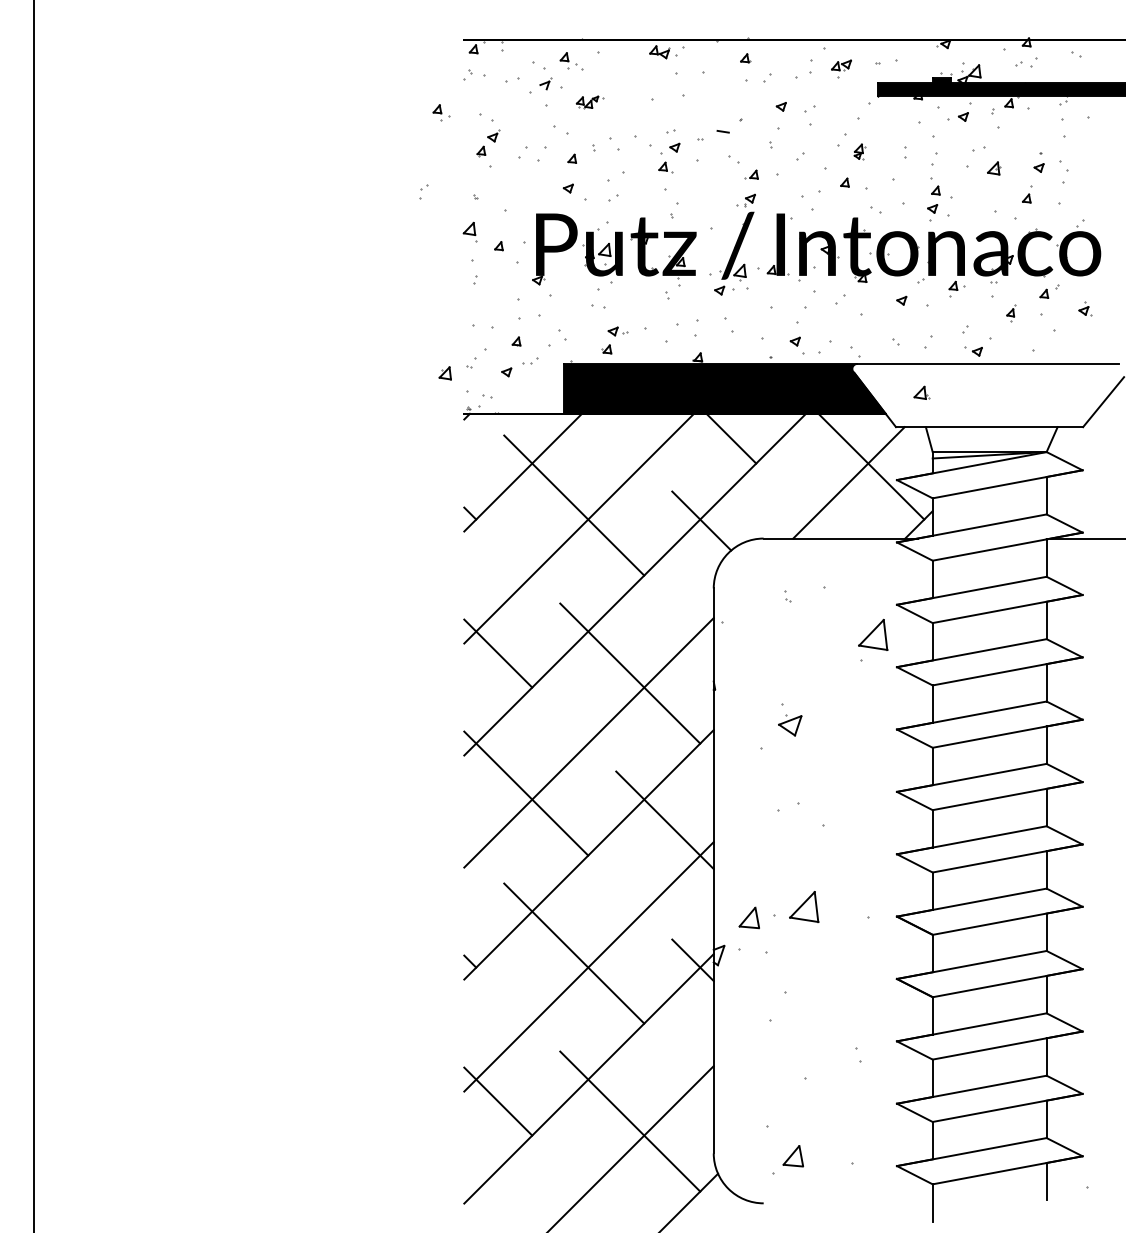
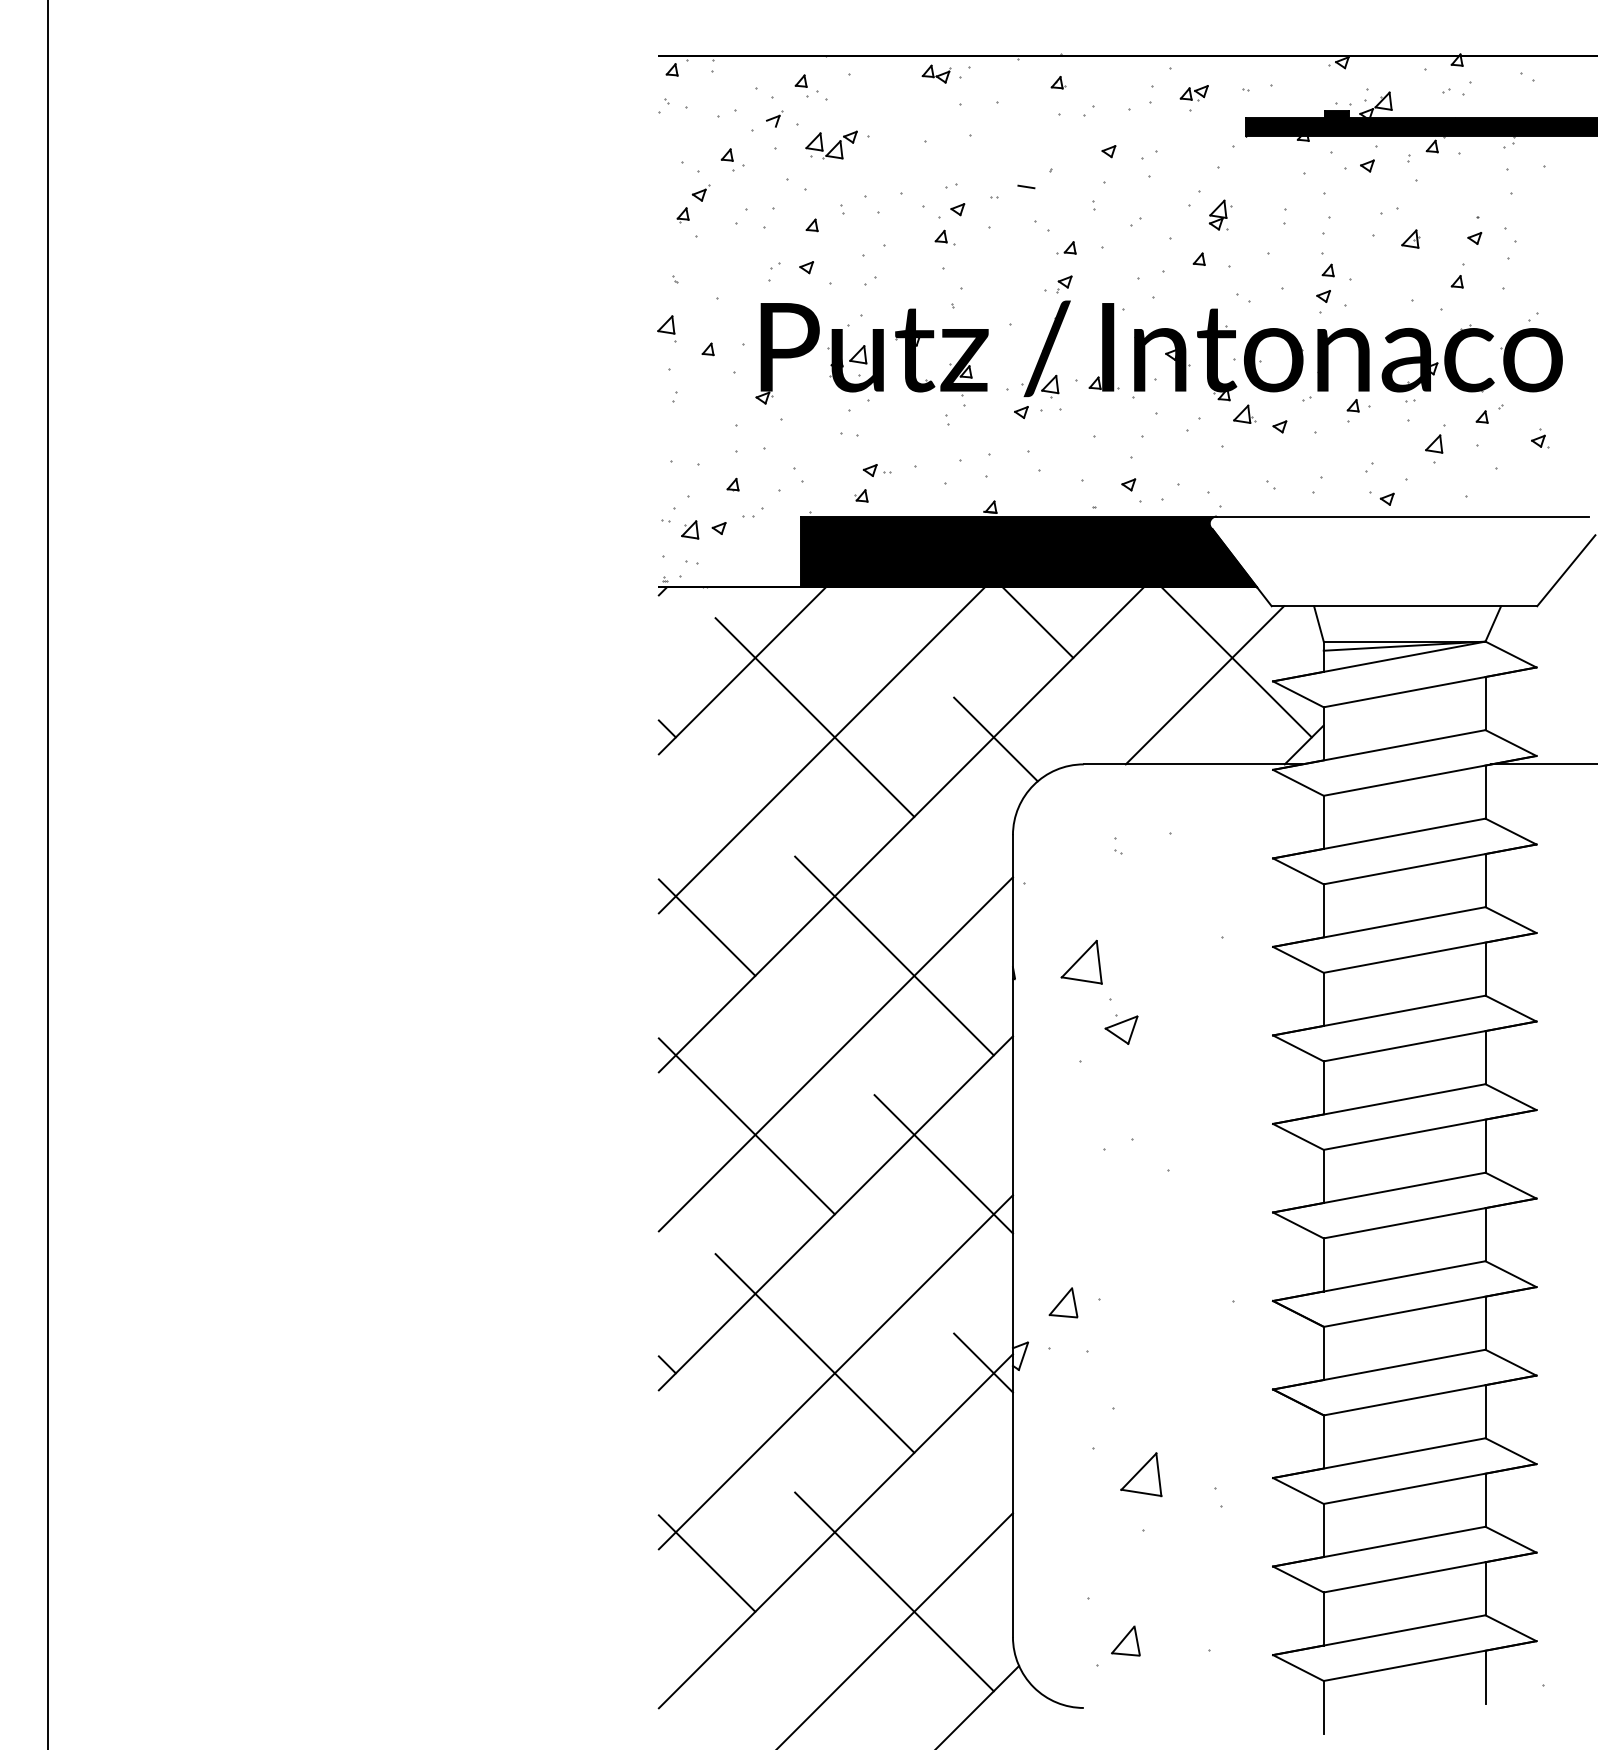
part: (589, 102) -> (836, 145), size x1.67
part: (441, 112) -> (732, 159), moved
part: (859, 151) -> (1219, 214), size x1.43
part: (423, 191) -> (774, 271), moved
part: (1010, 312) -> (1434, 443), size x1.67
part: (444, 373) -> (688, 530), moved
part: (921, 392) -> (1243, 413), moved
part: (873, 634) -> (1082, 961), moved
part: (804, 906) -> (1141, 1473), moved

